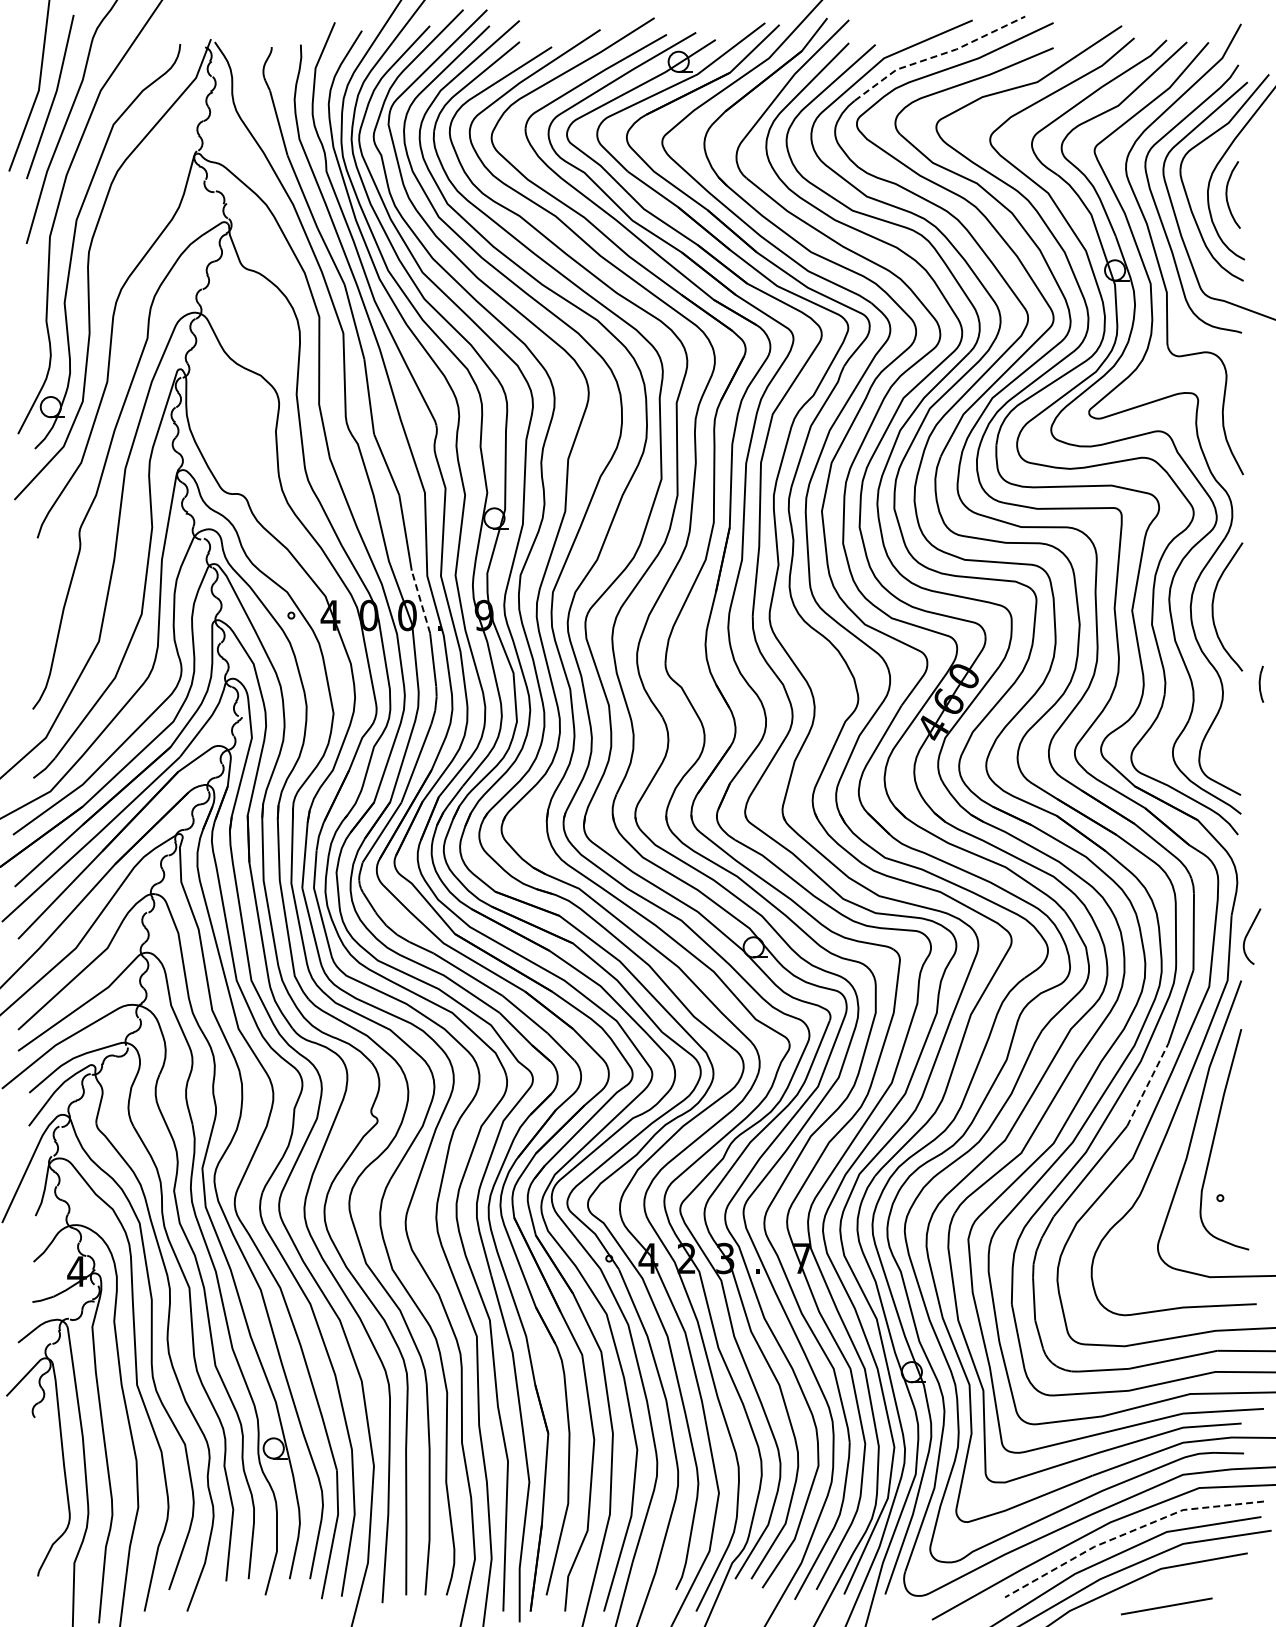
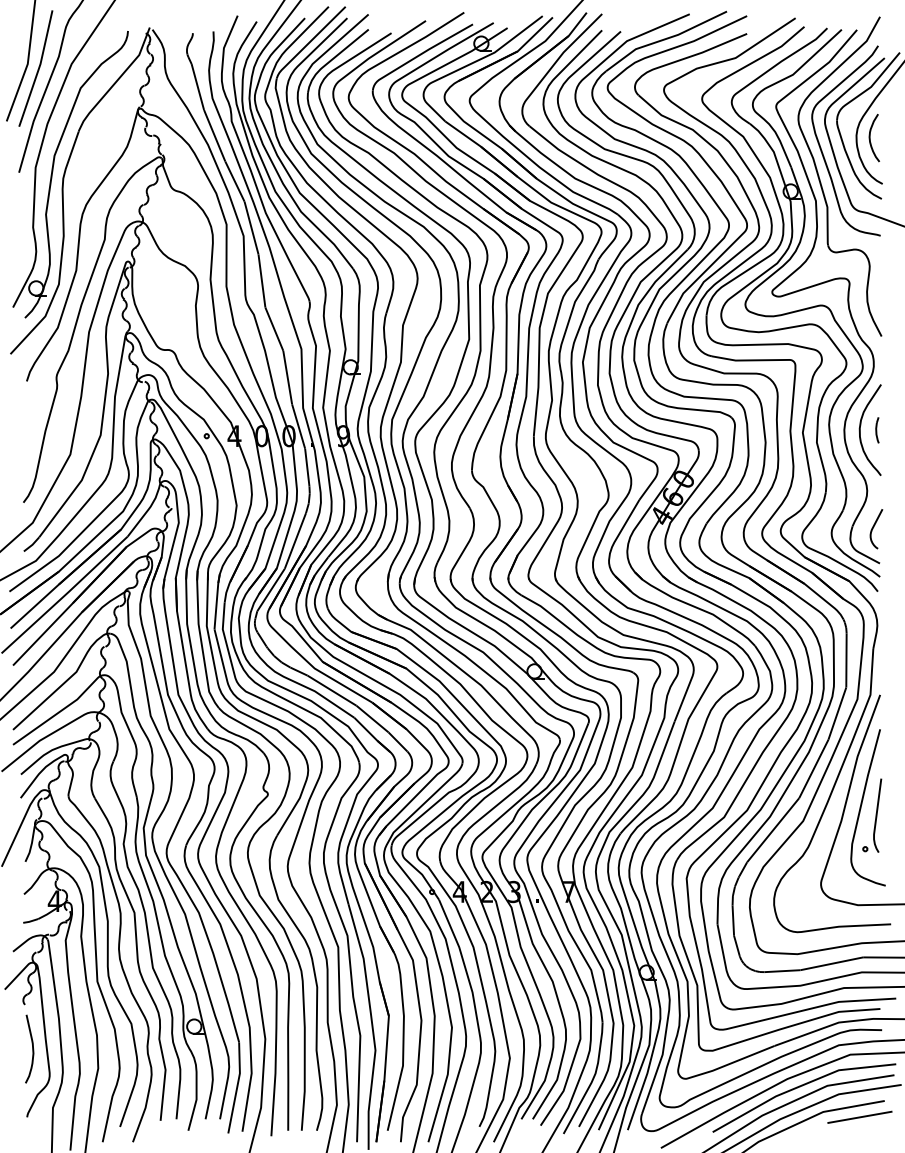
line: (937, 55) -> (664, 39), dashed -> solid
line: (420, 601) -> (298, 426), dashed -> solid
part: (1261, 683) -> (877, 429), moved
curve: (1248, 934) -> (873, 527), moved
line: (1147, 1084) -> (813, 768), dashed -> solid
curve: (1237, 1150) -> (877, 815), added
curve: (45, 1479) -> (32, 1048), added
line: (1129, 1532) -> (800, 1086), dashed -> solid
line: (1166, 1606) -> (859, 1117), moved

